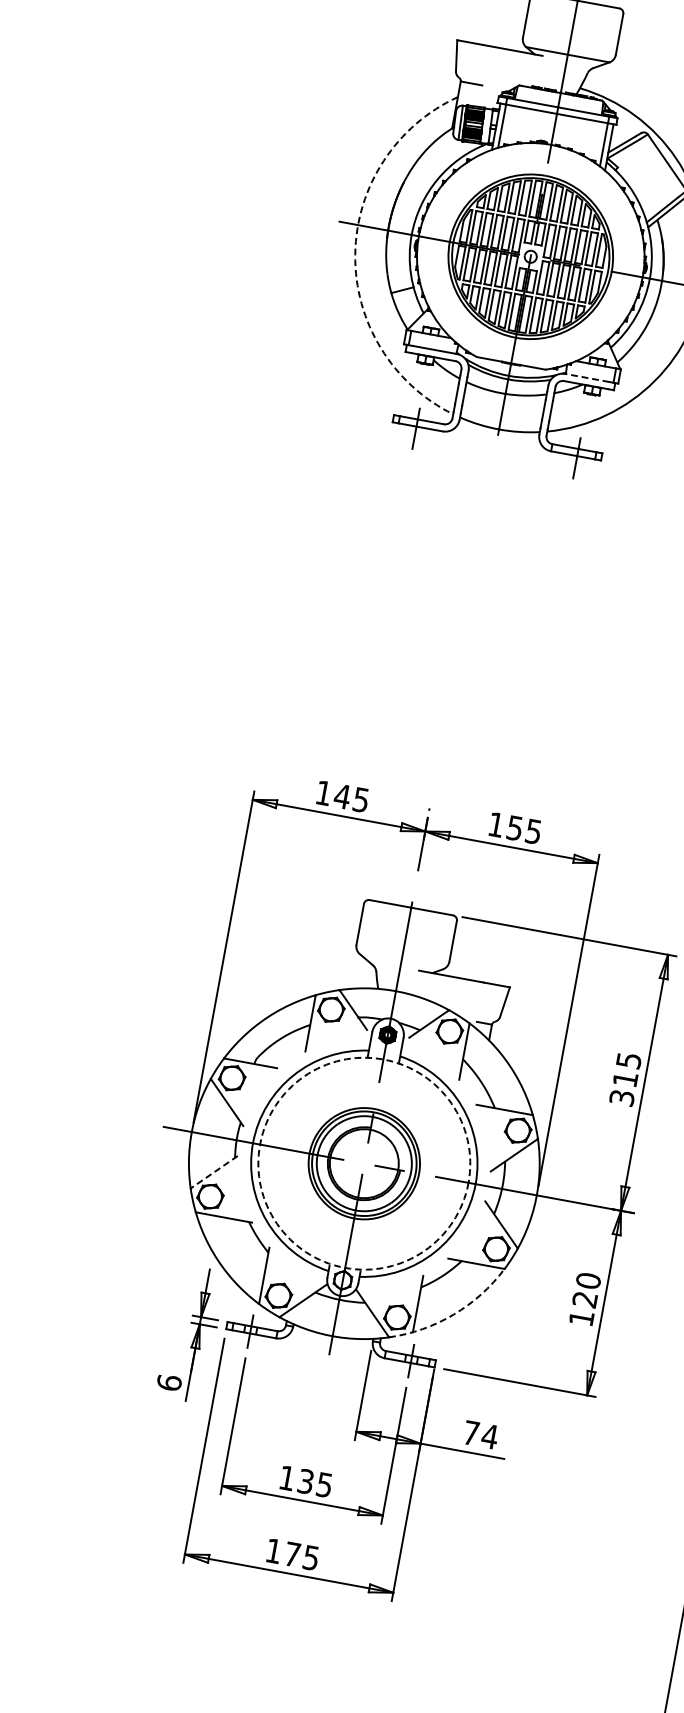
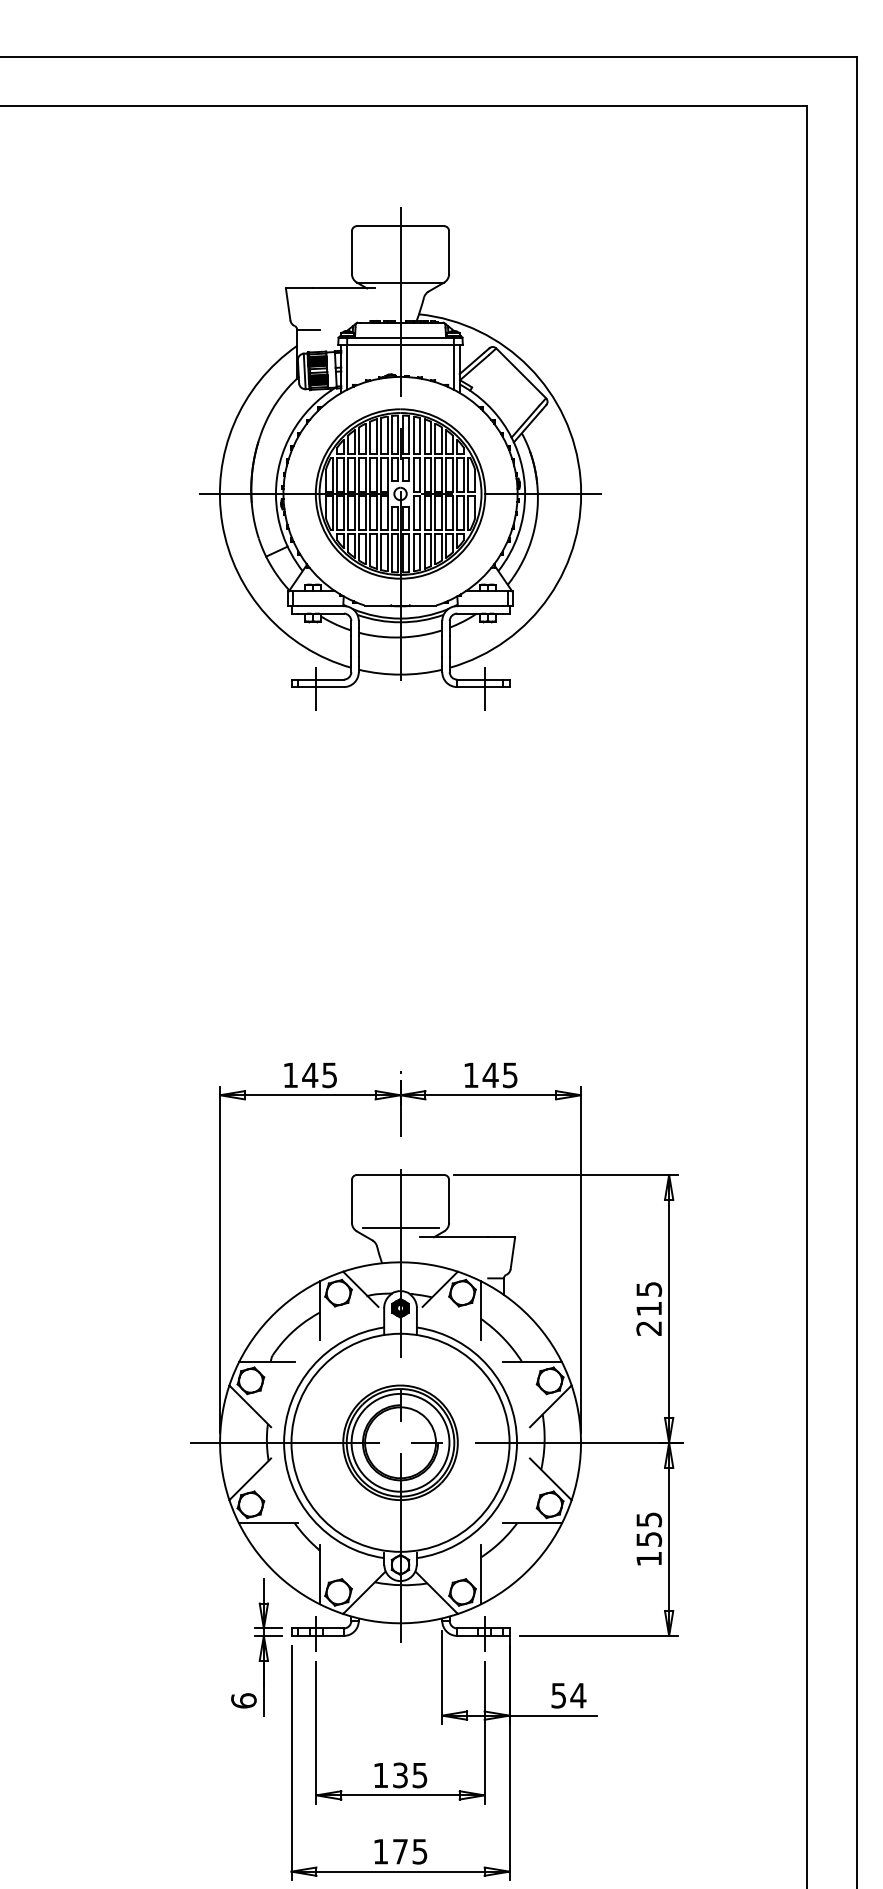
arc: (355, 254) -> (222, 524), dashed -> solid
line: (586, 378) -> (479, 606), dashed -> solid
text: (514, 828) -> (490, 1075), 155 -> 145
line: (402, 957) -> (400, 1227), added
text: (622, 1098) -> (649, 1328), 315 -> 215
circle: (364, 1163) -> (400, 1442), dashed -> solid
line: (213, 1172) -> (249, 1479), dashed -> solid
text: (587, 1290) -> (649, 1529), 120 -> 155
arc: (454, 1315) -> (519, 1579), dashed -> solid
text: (470, 1432) -> (558, 1695), 74 -> 54

